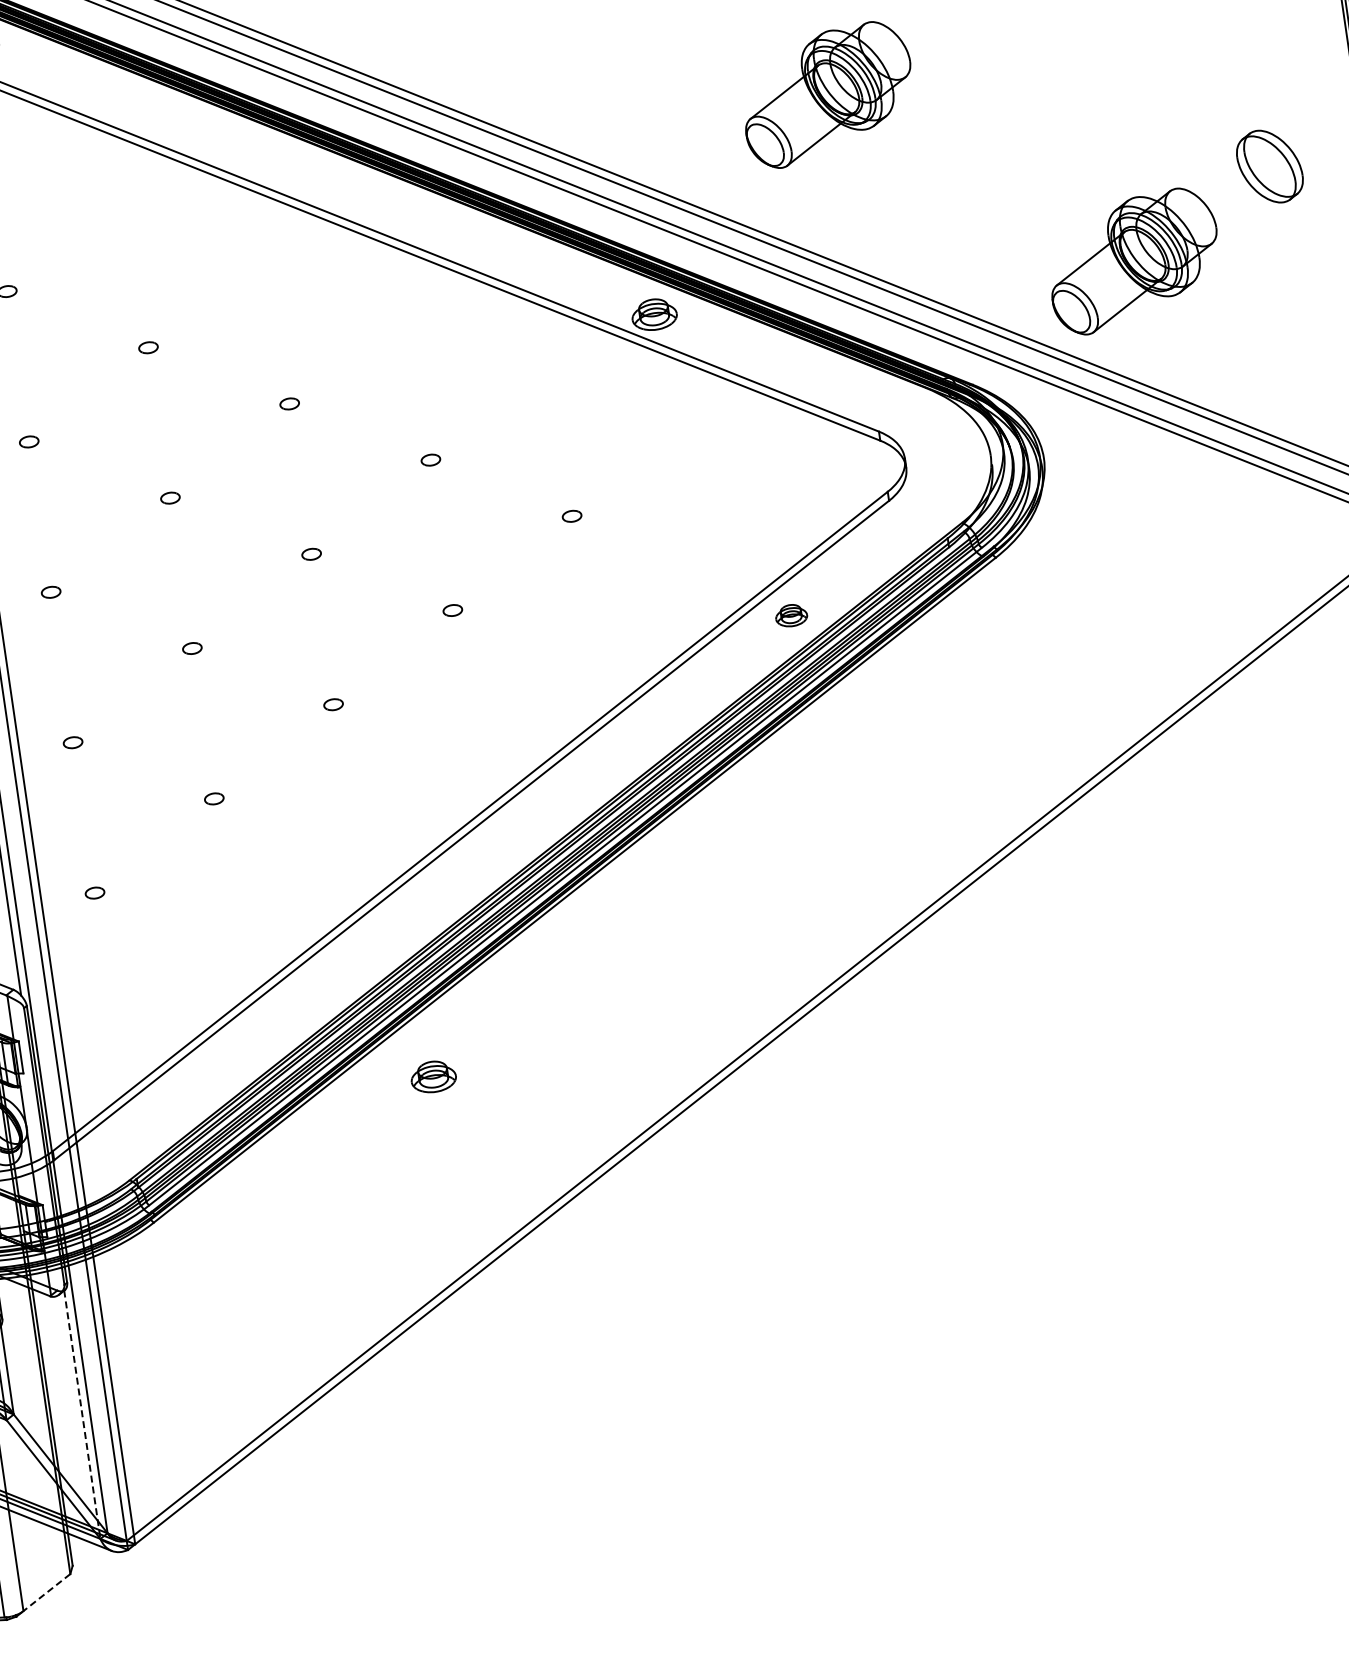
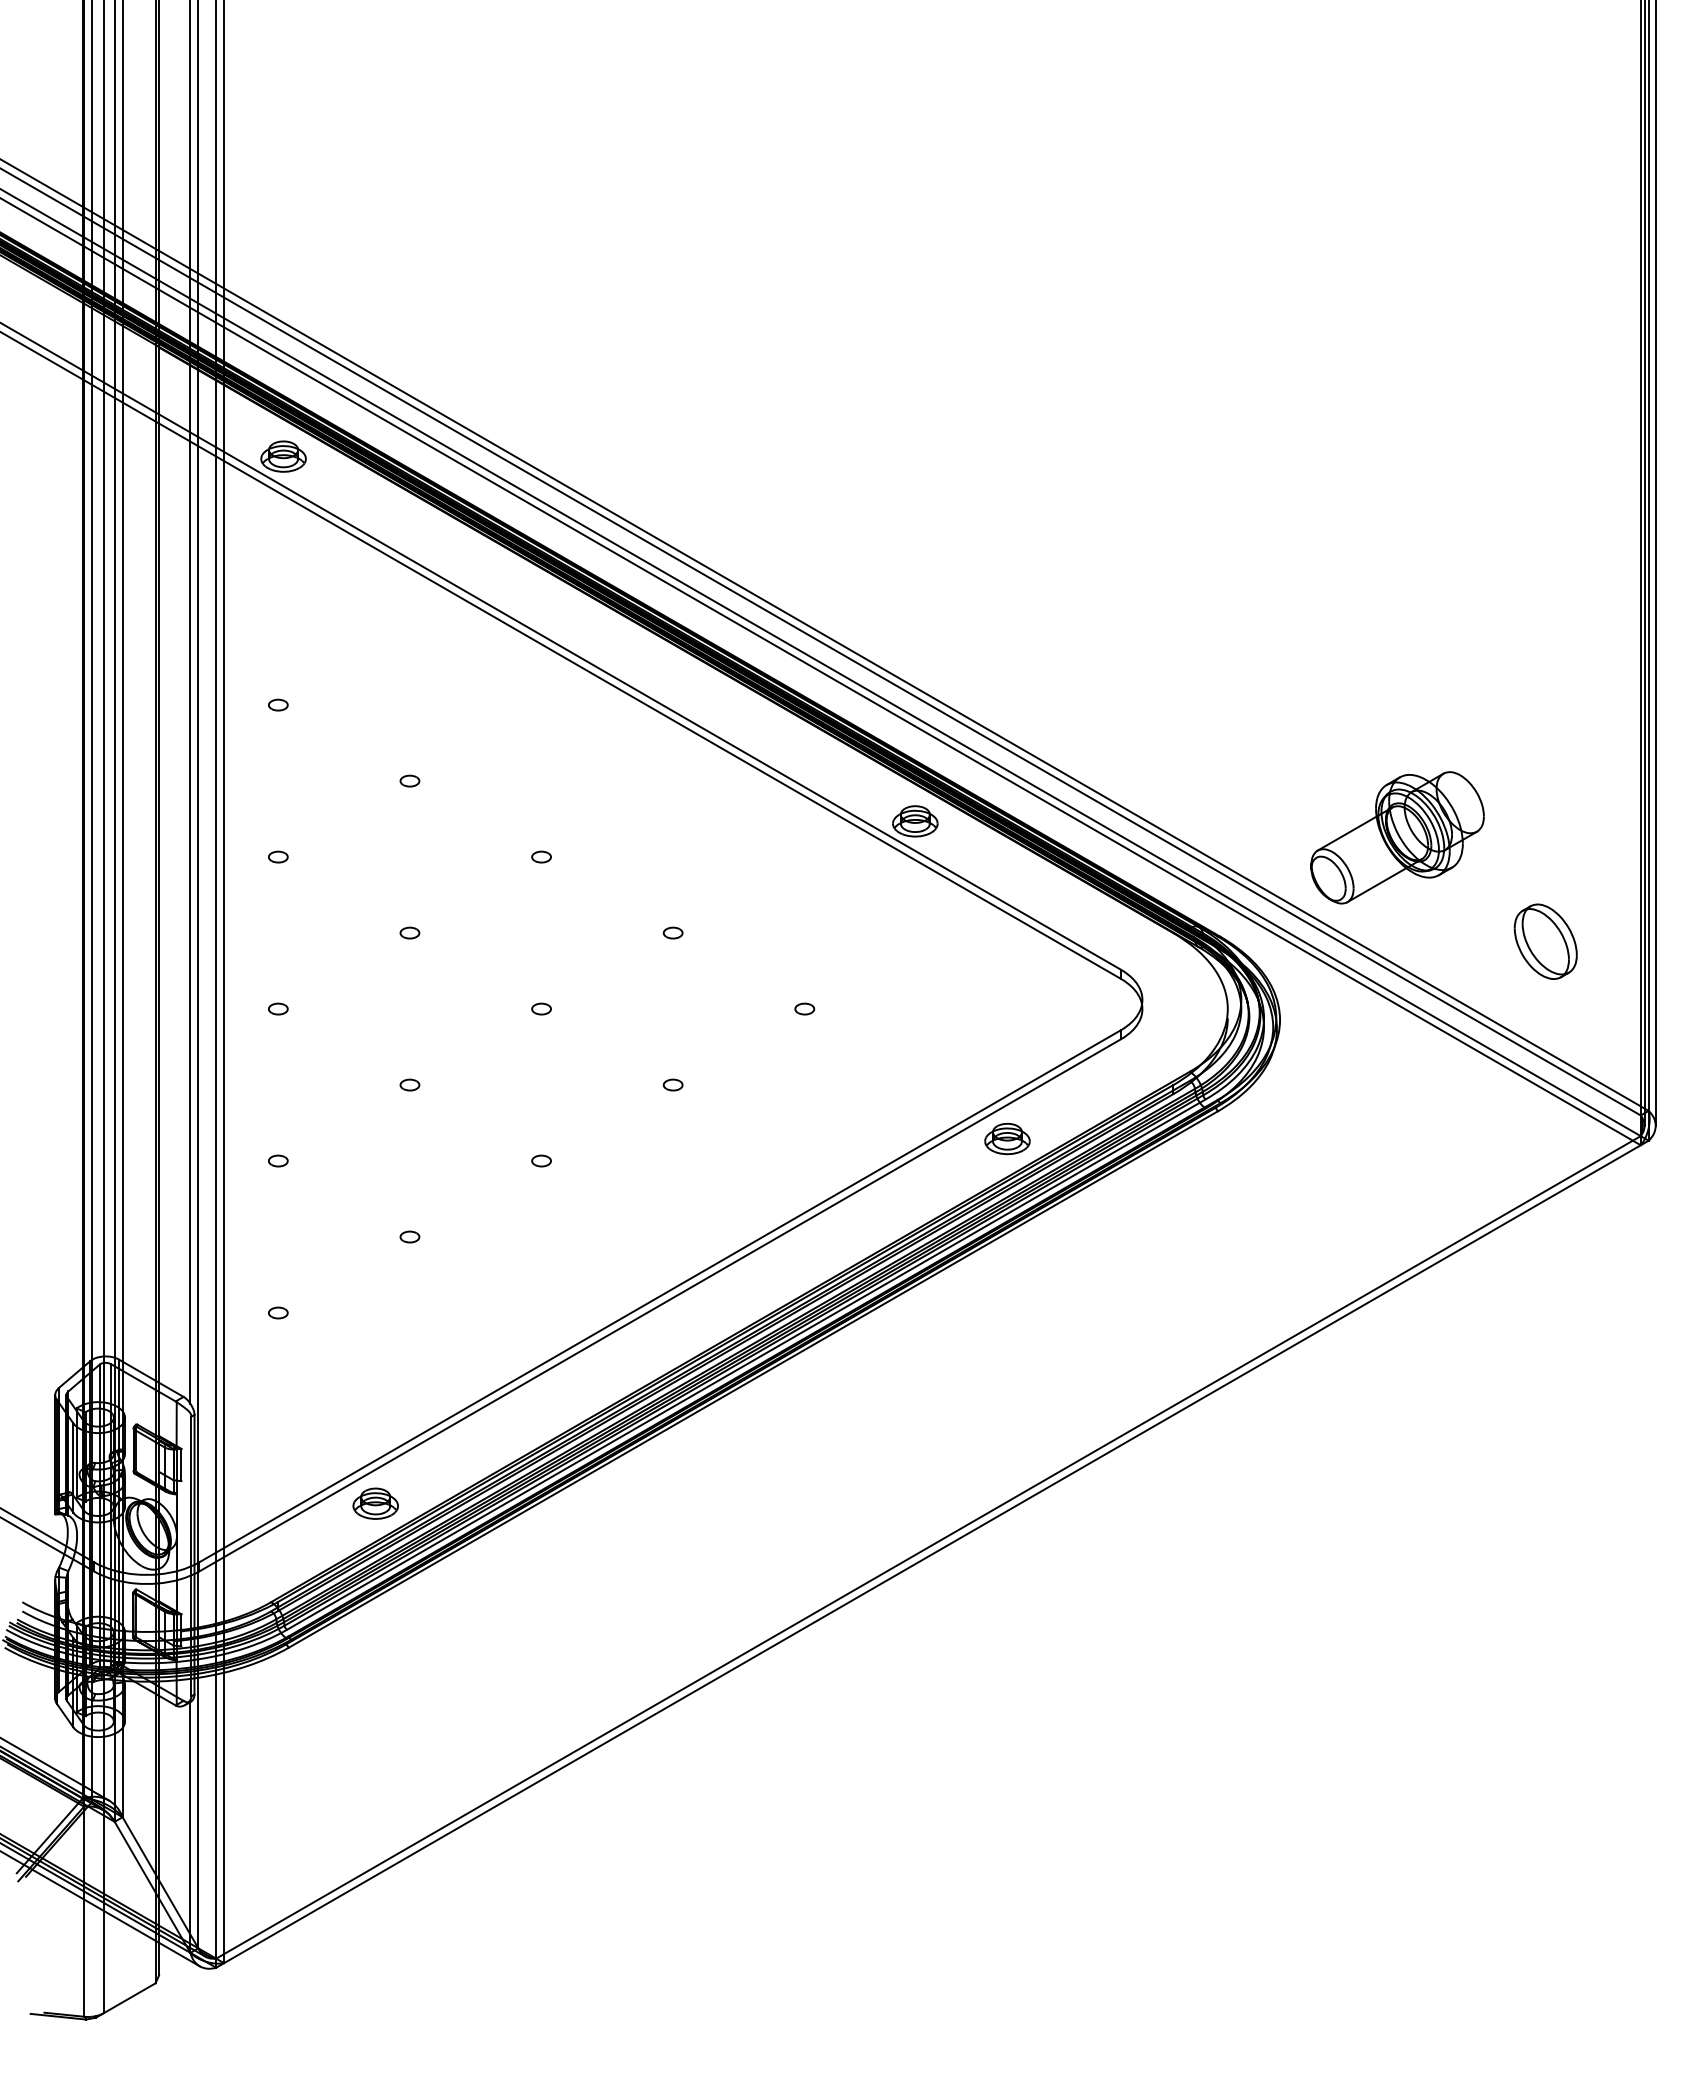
part: (827, 94) -> (1118, 628), removed
part: (1269, 166) -> (1545, 941), moved
part: (791, 615) -> (1007, 1138), size x1.43
part: (433, 1076) -> (375, 1503), moved
line: (82, 1414) -> (190, 1827), dashed -> solid
line: (46, 1592) -> (129, 1998), dashed -> solid

